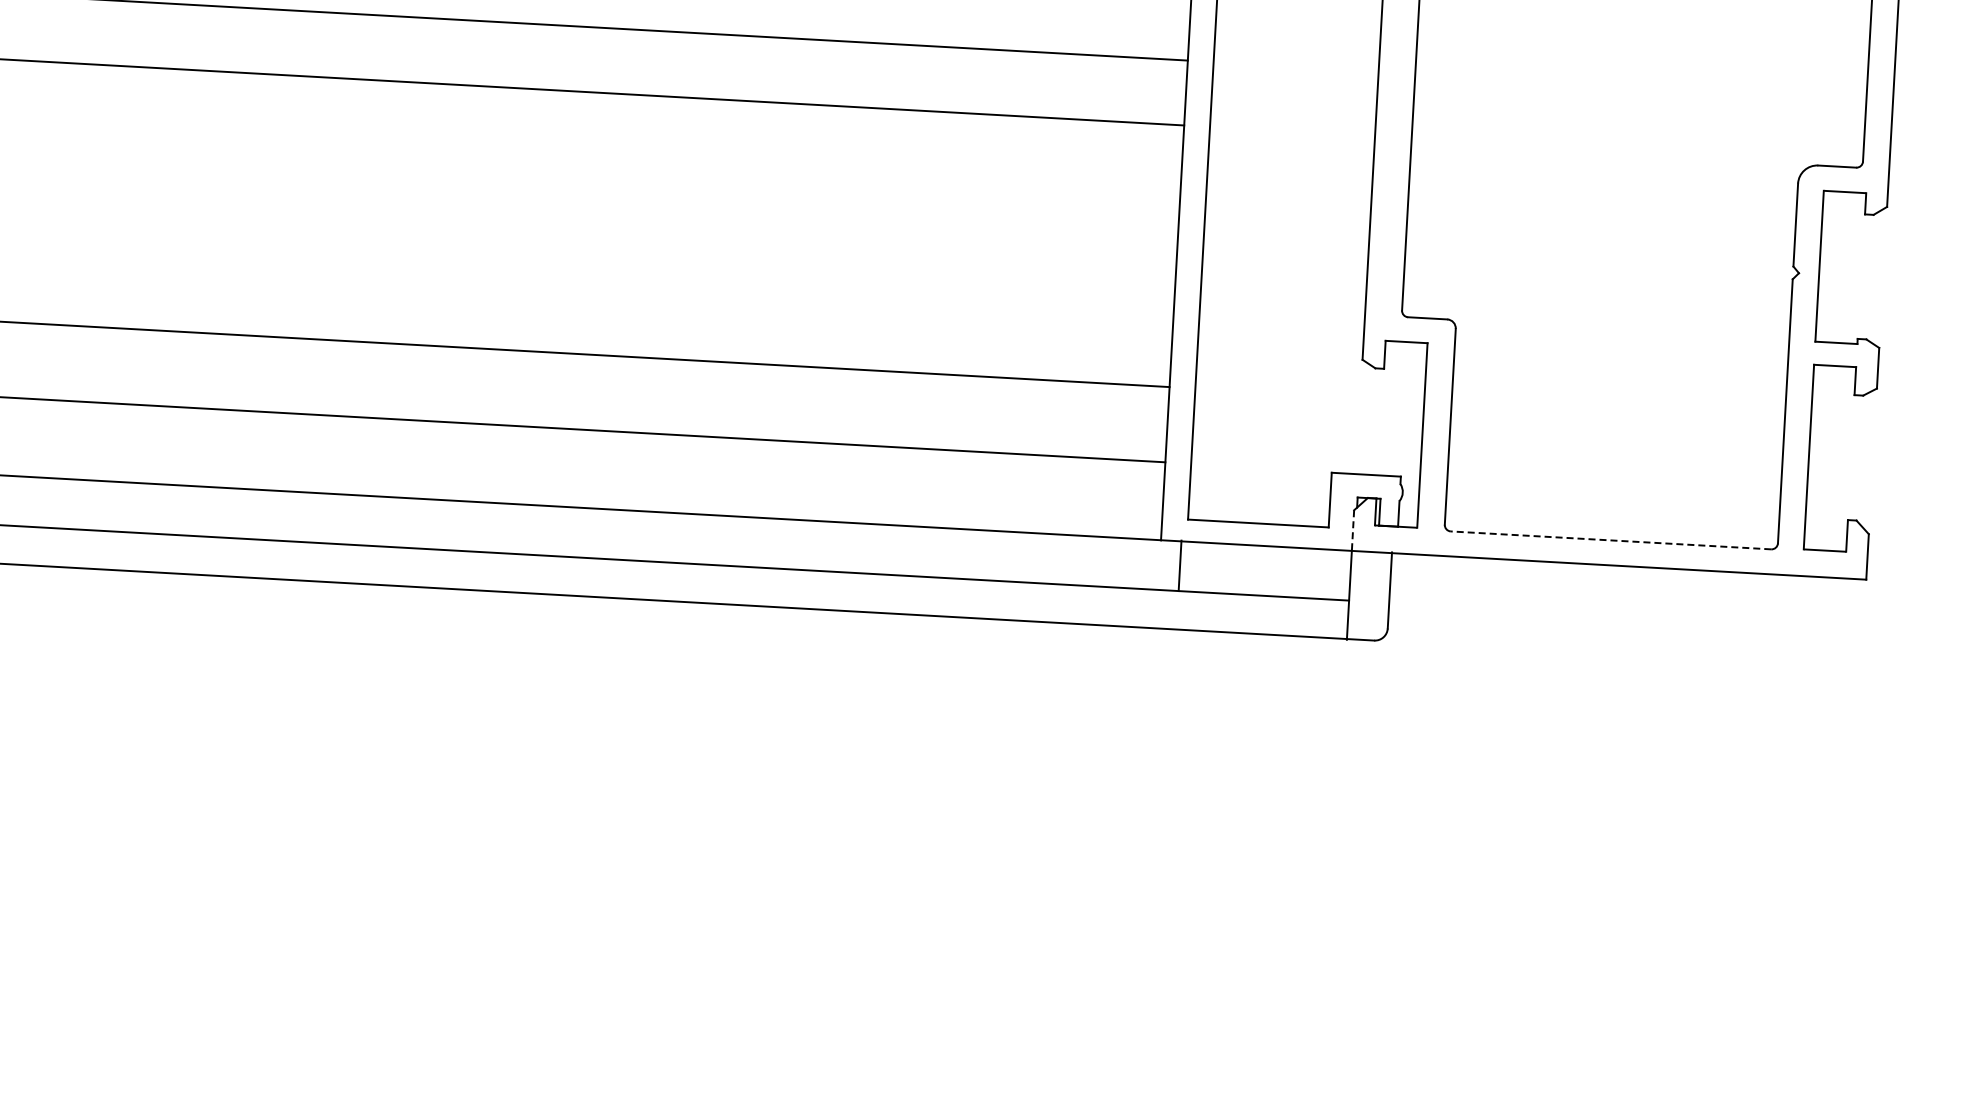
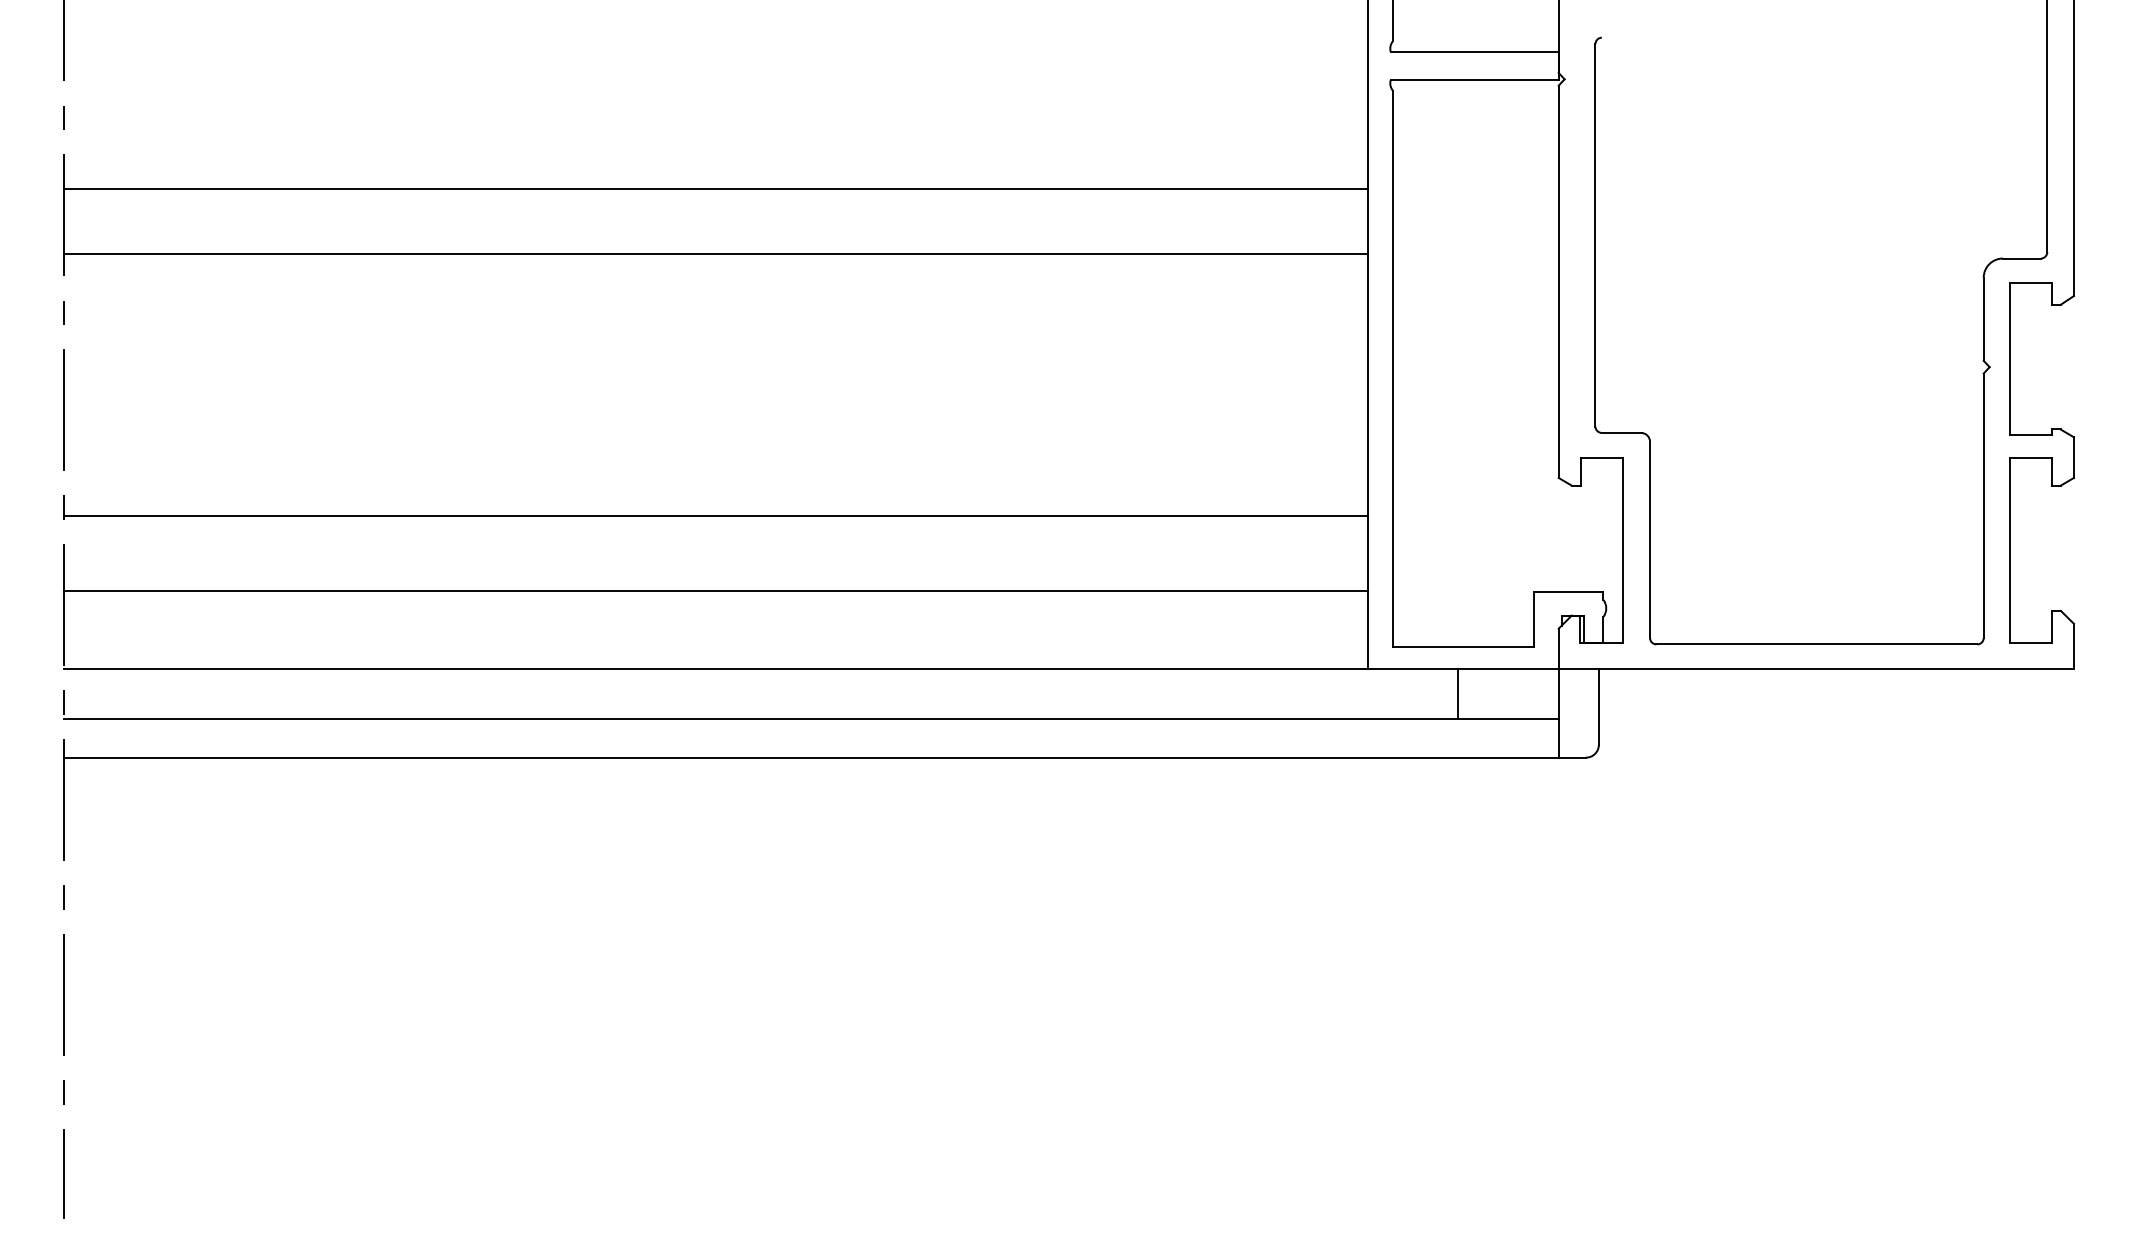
line: (1352, 531) -> (1558, 649), dashed -> solid
line: (1610, 540) -> (1816, 644), dashed -> solid
line: (1180, 565) -> (1458, 693), moved

